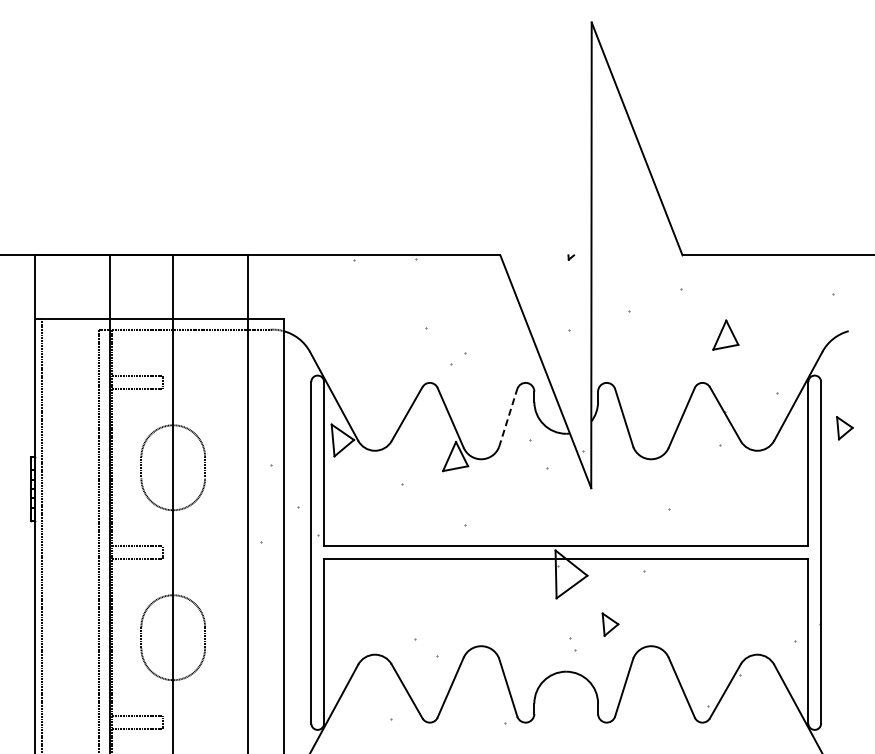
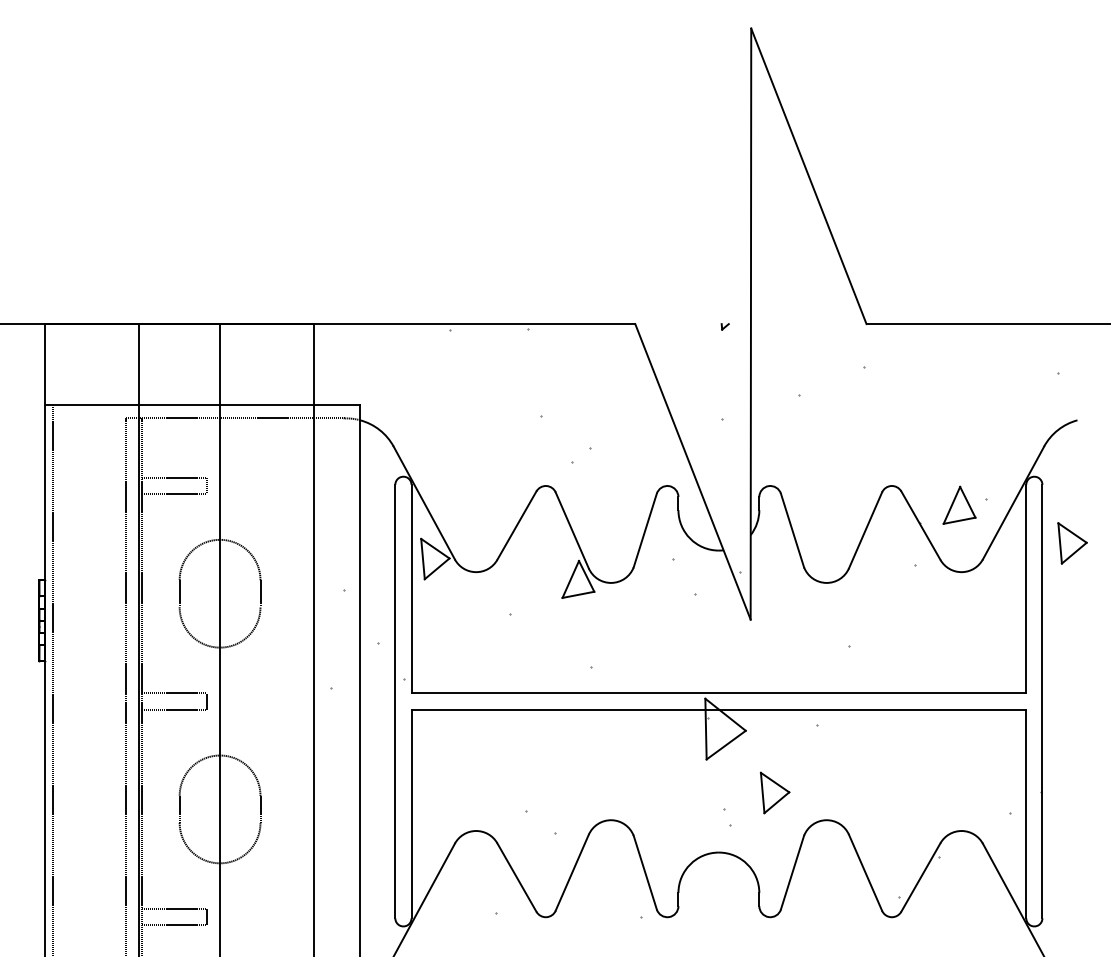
part: (725, 334) -> (959, 504), moved
line: (508, 417) -> (645, 529), dashed -> solid
part: (844, 428) -> (1072, 543), size x1.43
part: (610, 624) -> (775, 792), size x1.43

